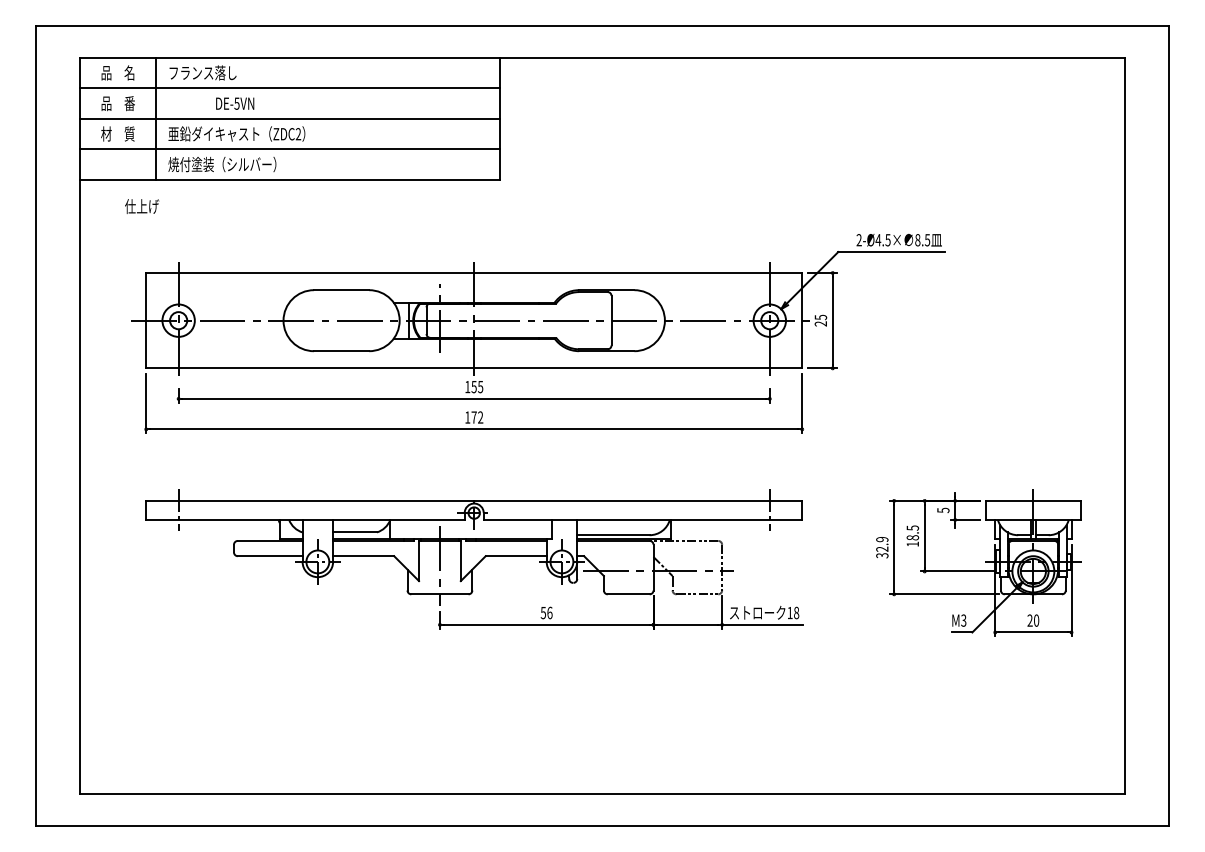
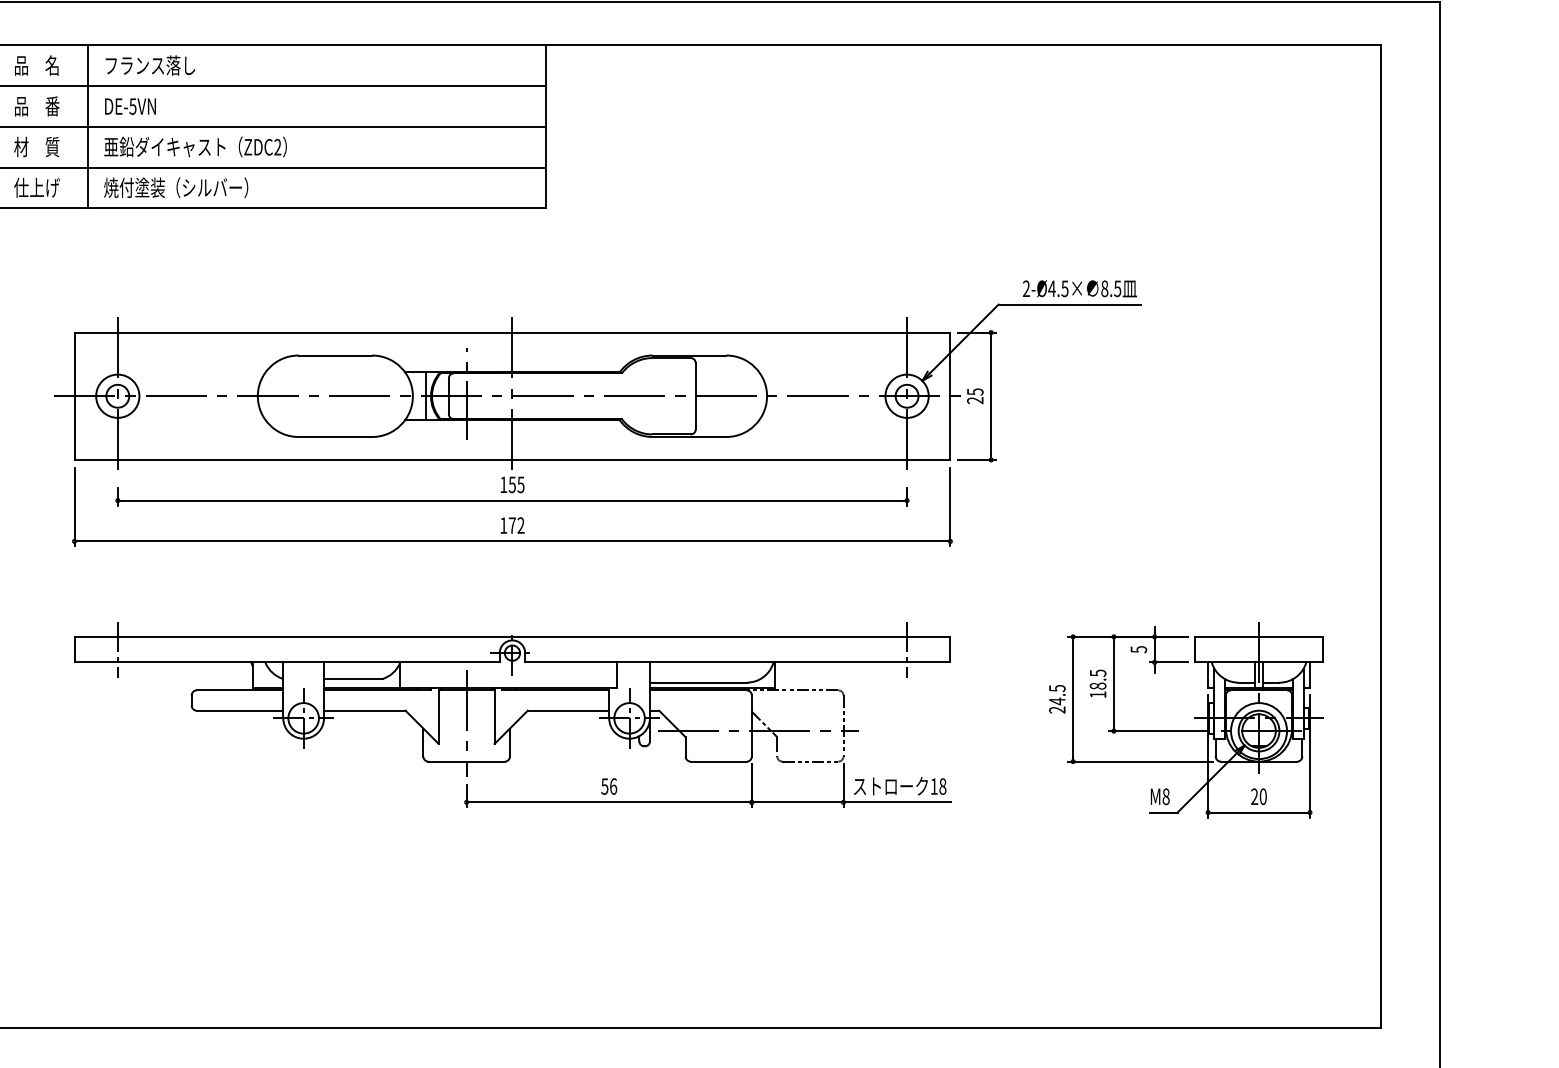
text: (235, 103) -> (130, 106), moved
text: (142, 206) -> (37, 187), moved
text: (882, 547) -> (1057, 699), 32.9 -> 24.5
text: (963, 620) -> (1165, 796), M3 -> M8

